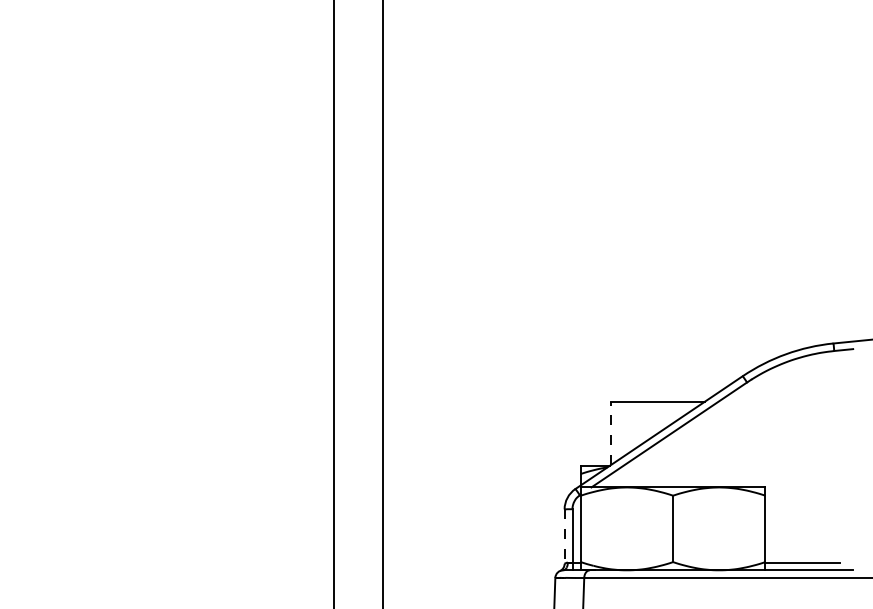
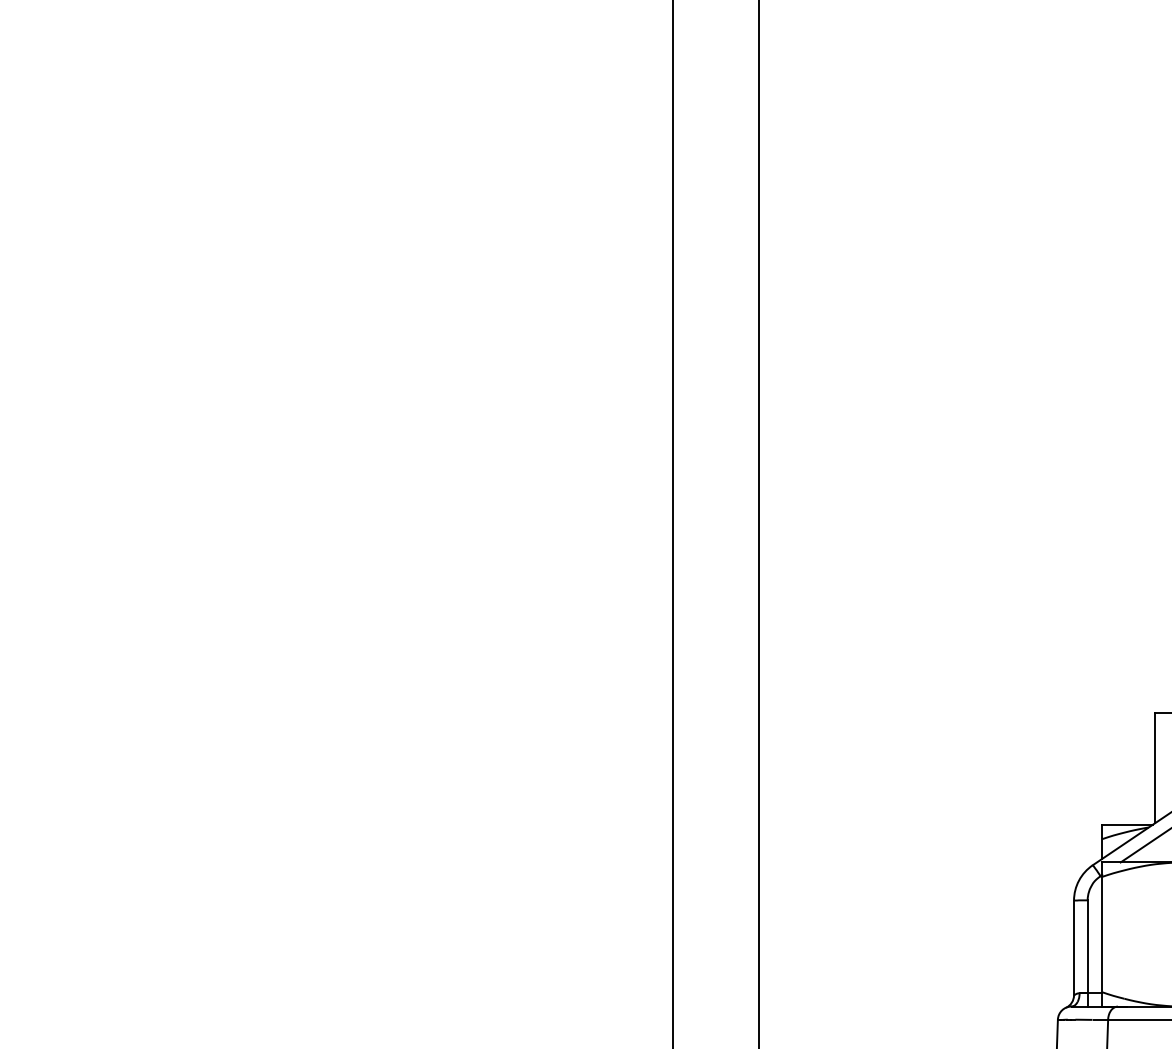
line: (611, 433) -> (1155, 768), dashed -> solid
line: (564, 537) -> (1073, 949), dashed -> solid

